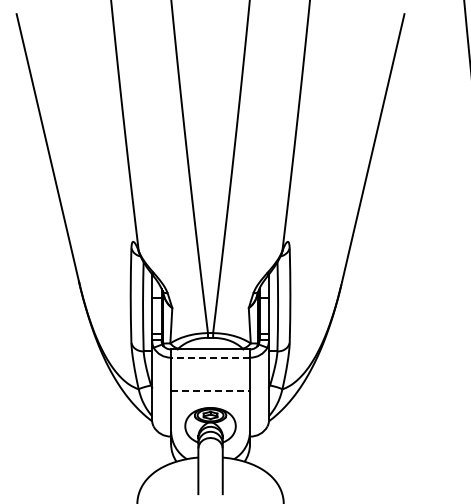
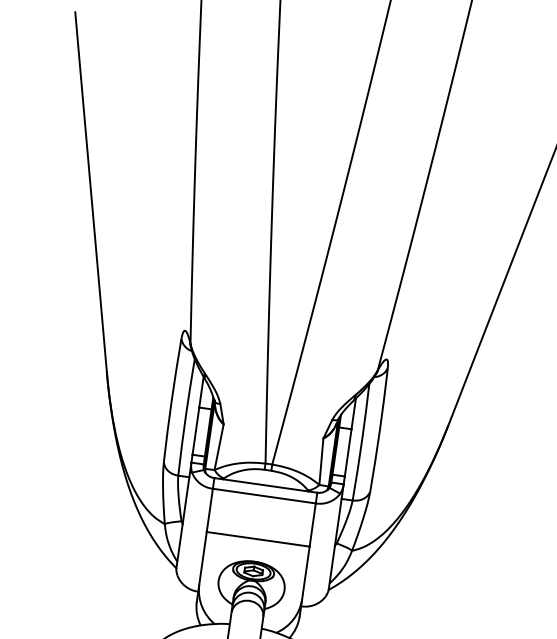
line: (210, 357) -> (264, 495), dashed -> solid
line: (211, 390) -> (259, 539), dashed -> solid

